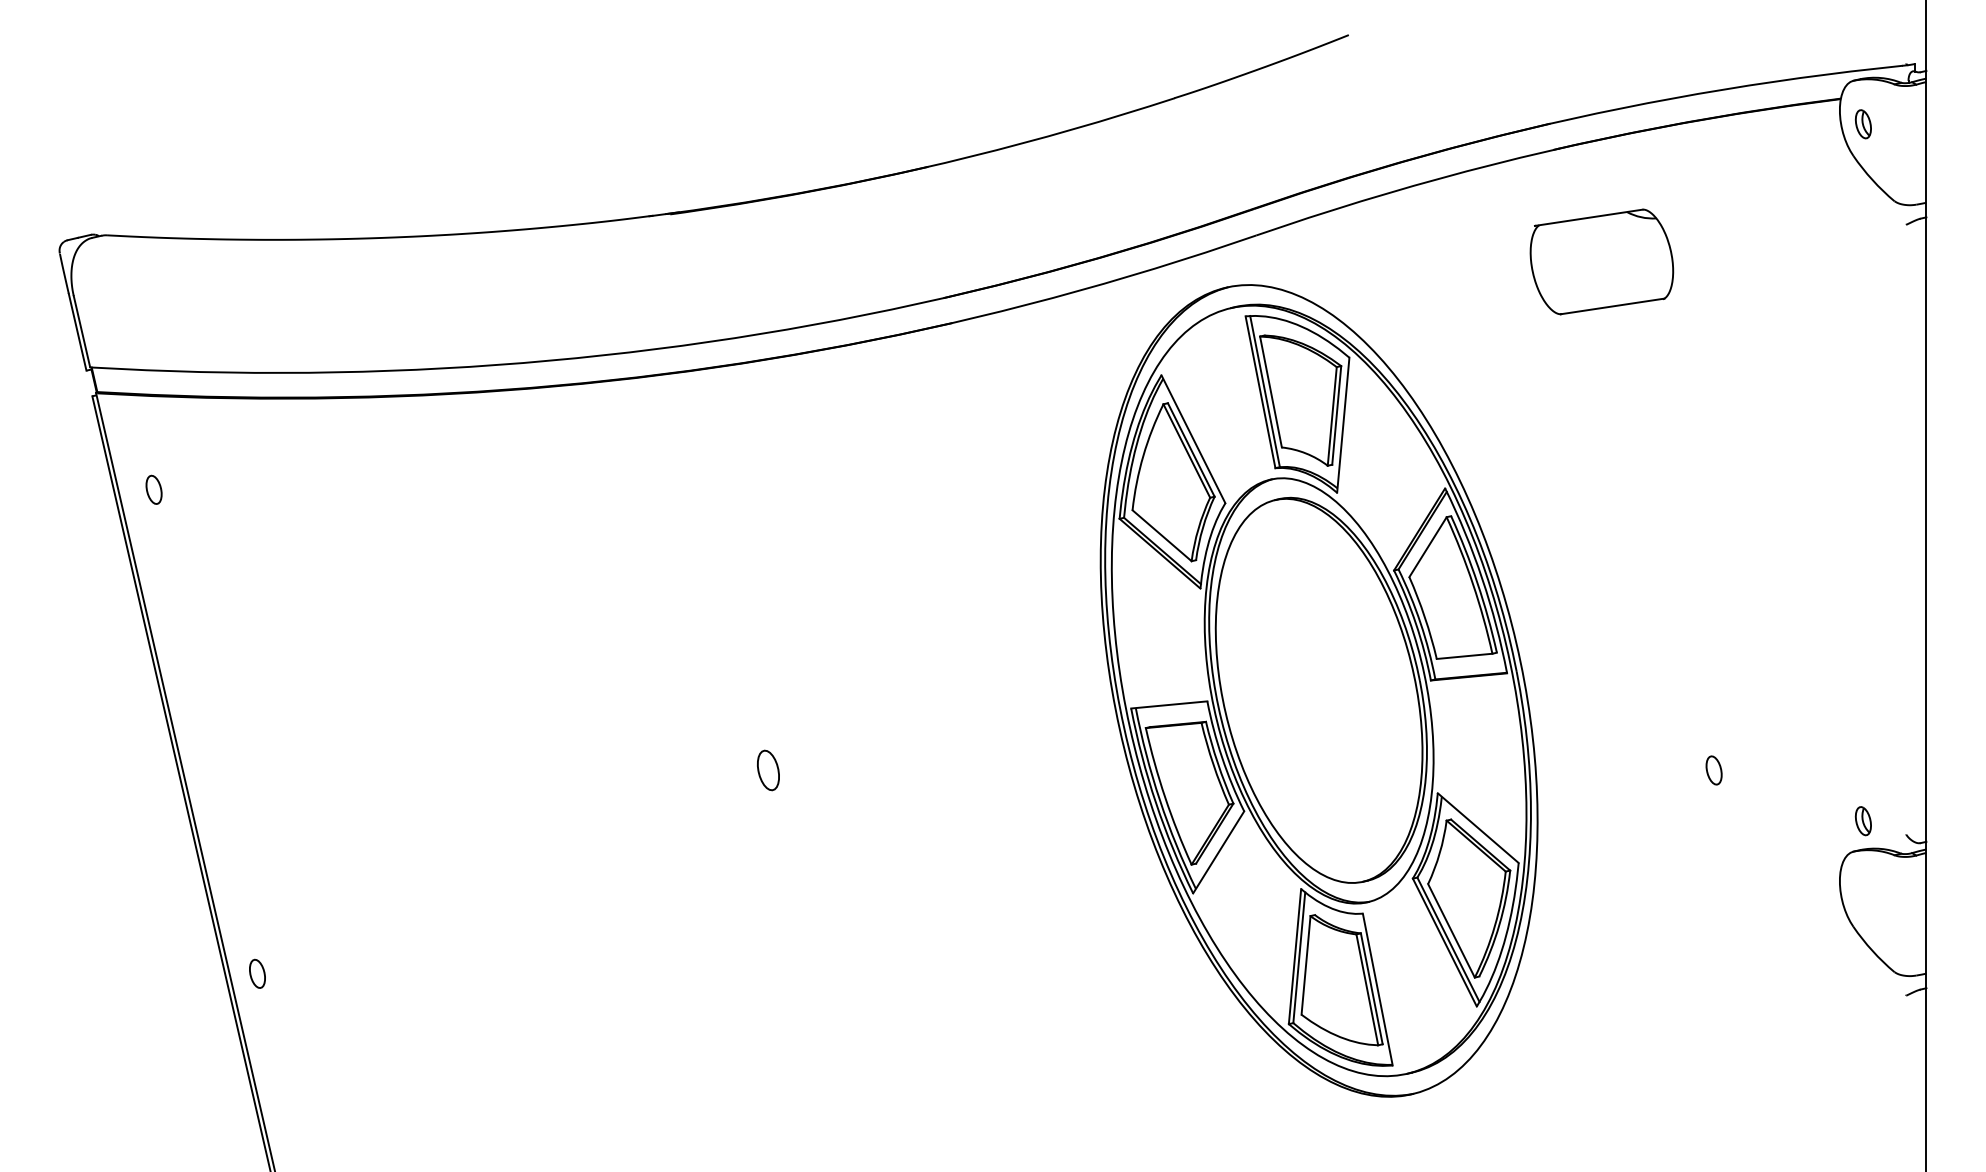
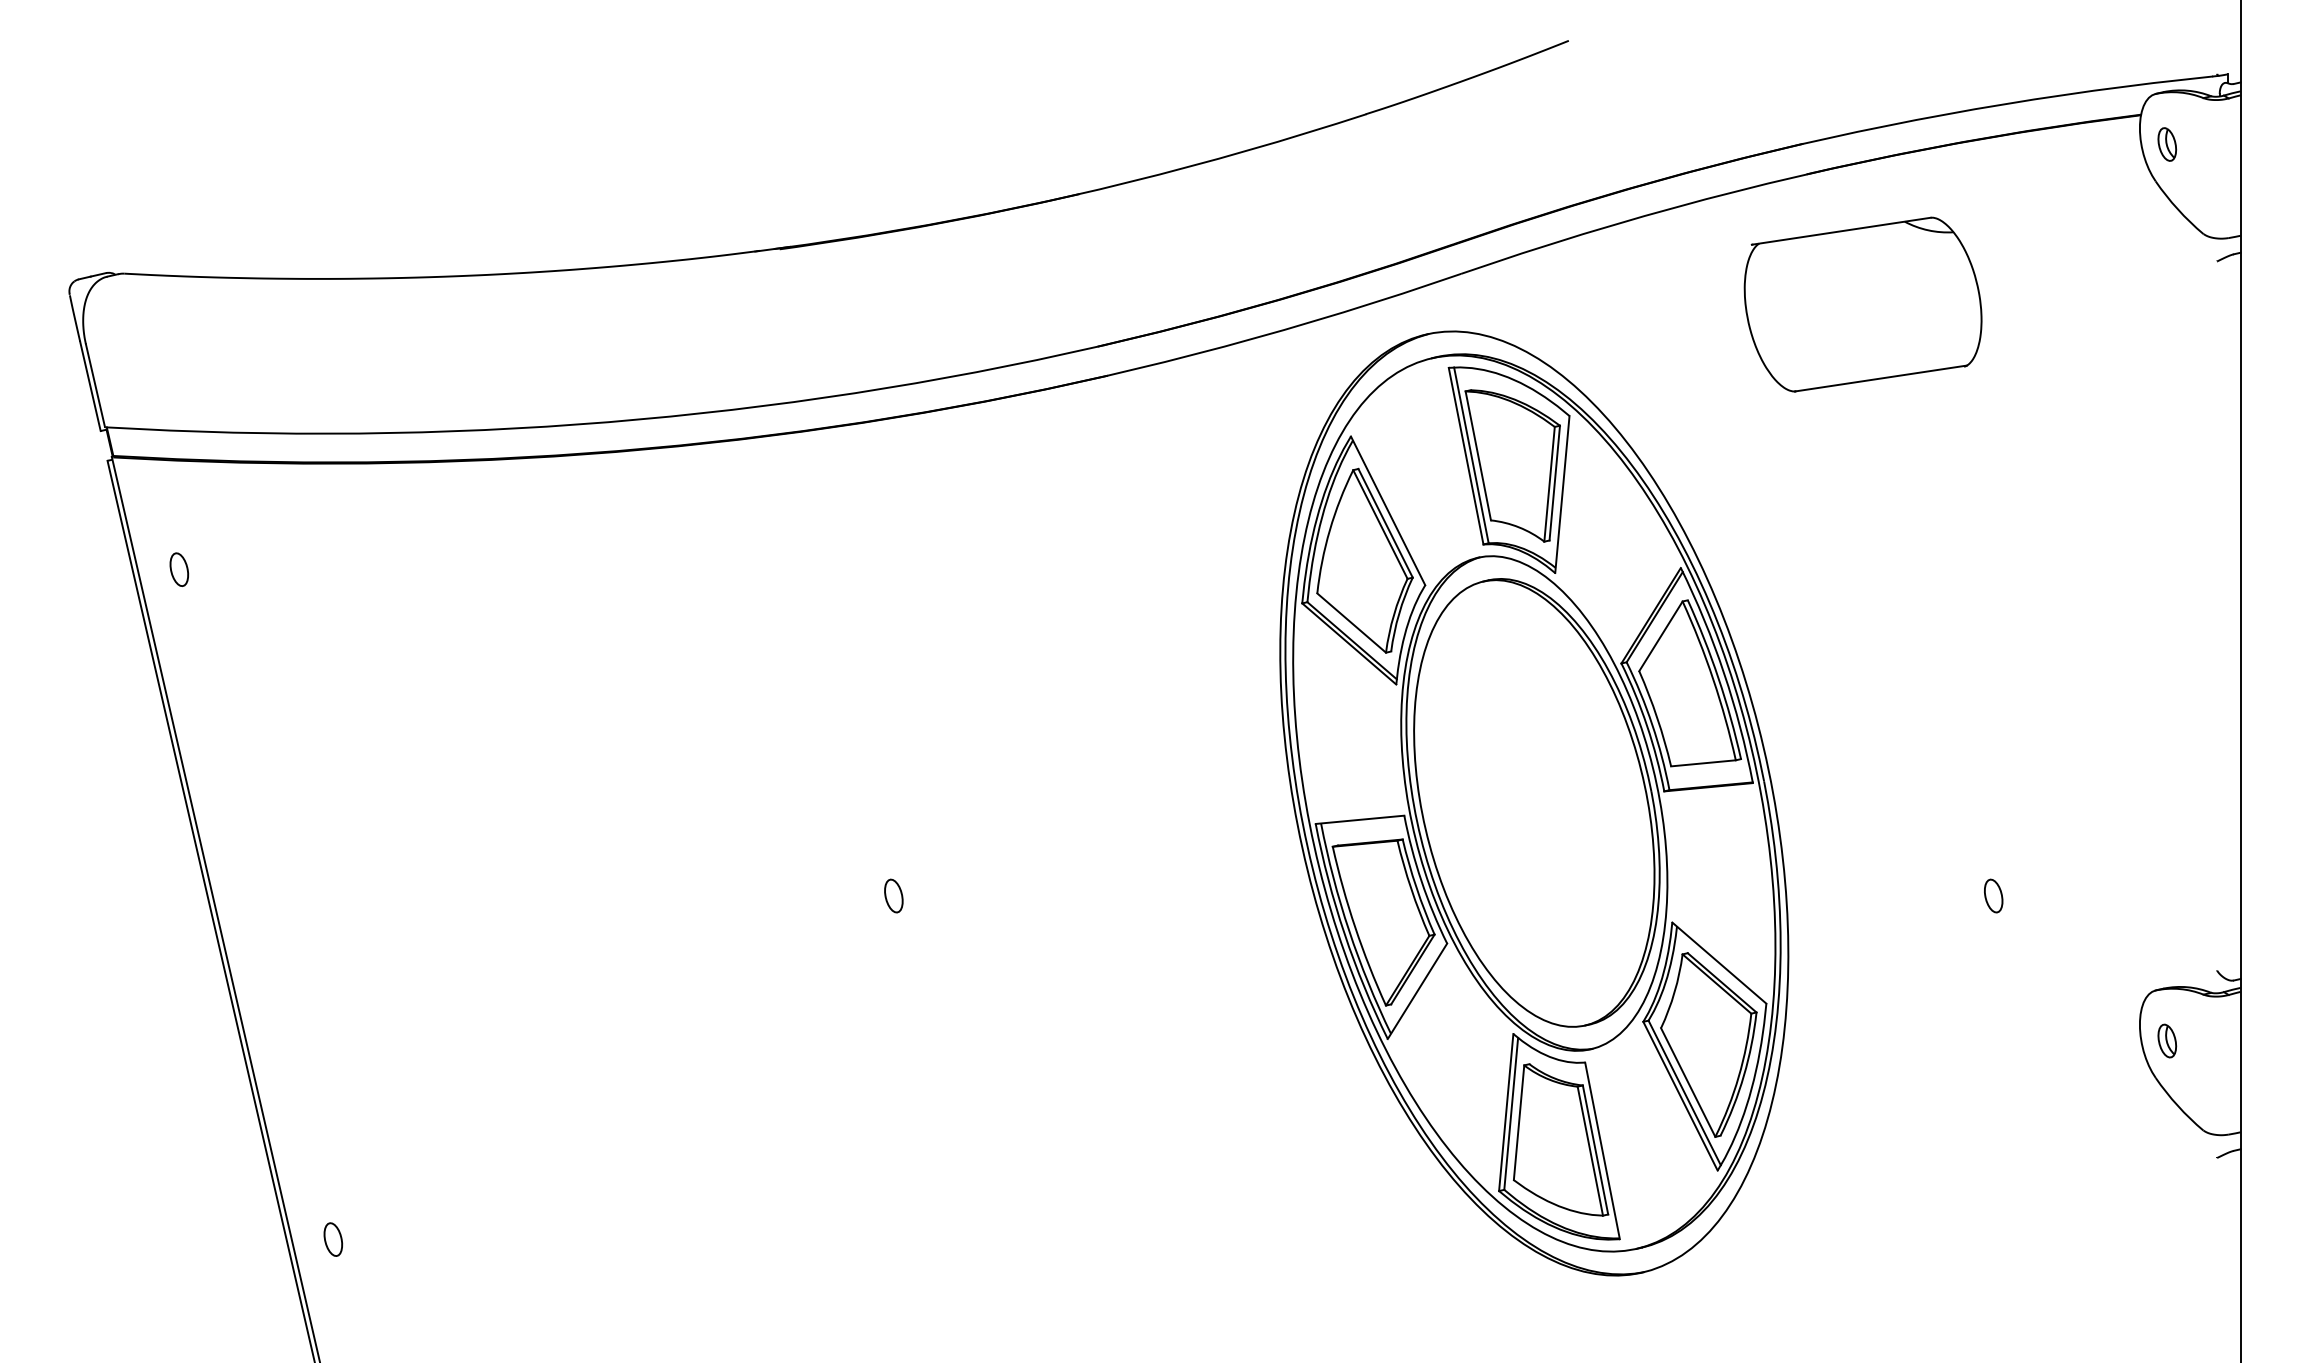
part: (1601, 261) -> (1862, 304), size x1.43
part: (768, 770) -> (893, 896), size x0.71
part: (1862, 821) -> (2166, 1041), moved
part: (257, 973) -> (333, 1239), moved

